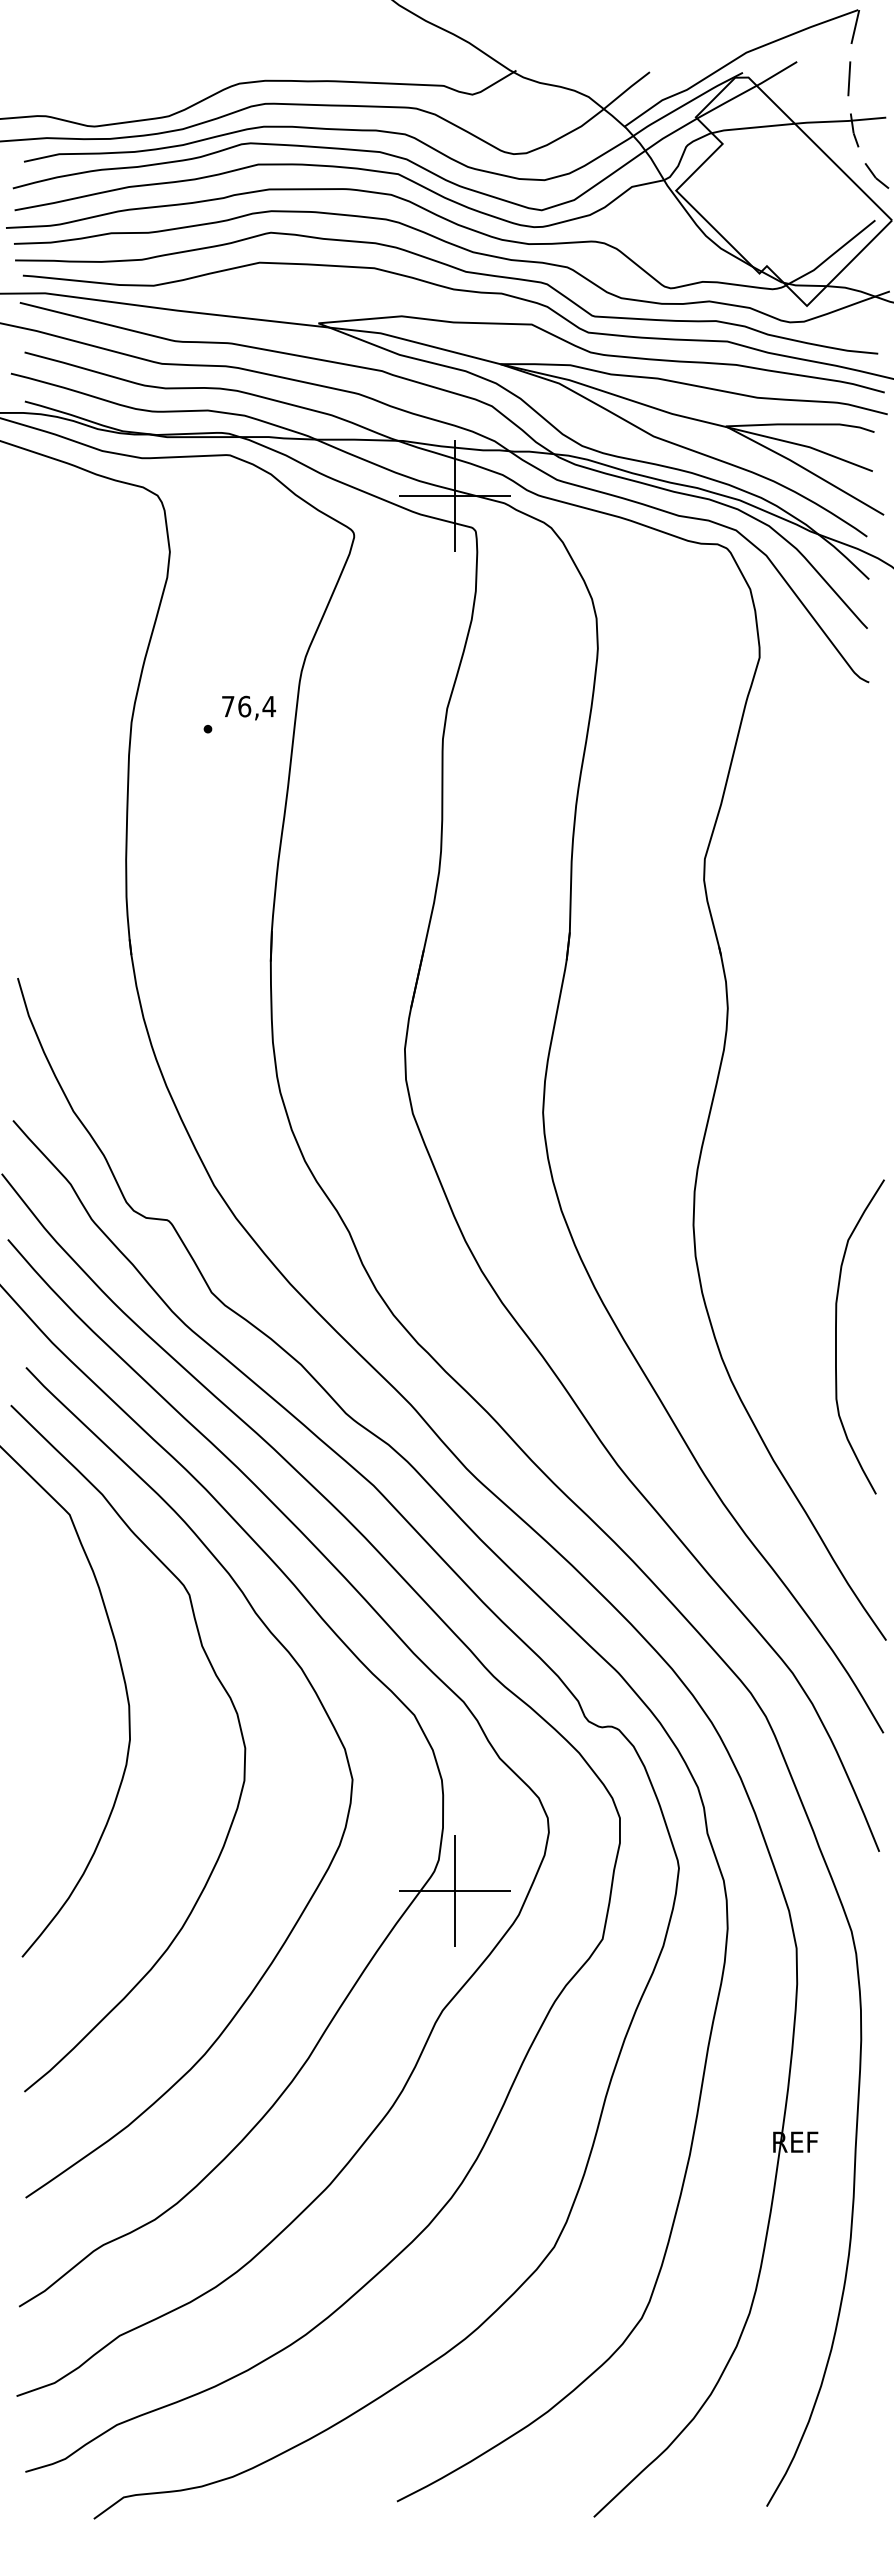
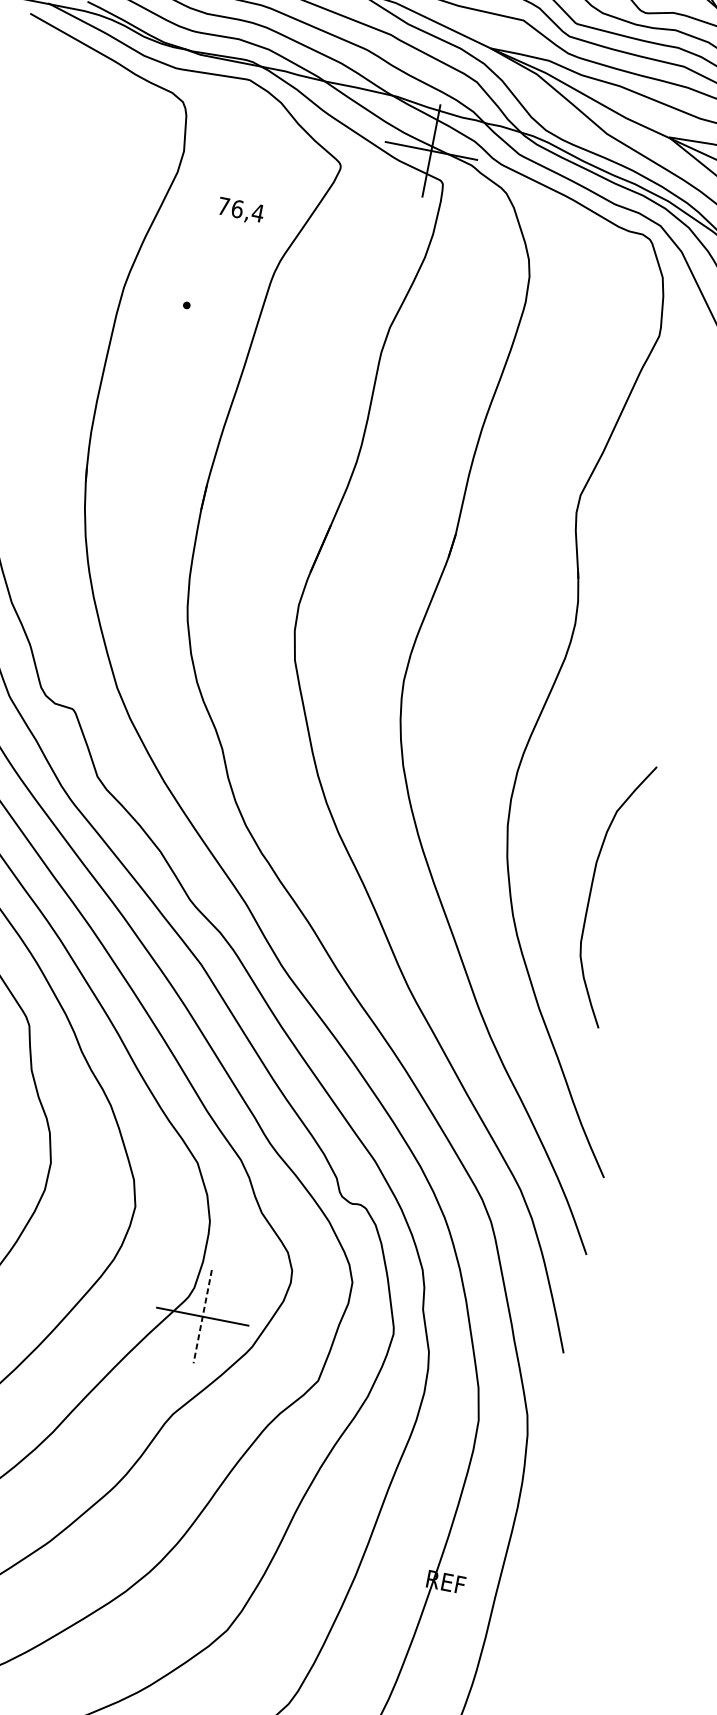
text: (249, 707) -> (241, 210), moved
curve: (836, 1336) -> (591, 890), moved
line: (455, 1891) -> (203, 1317), solid -> dashed

